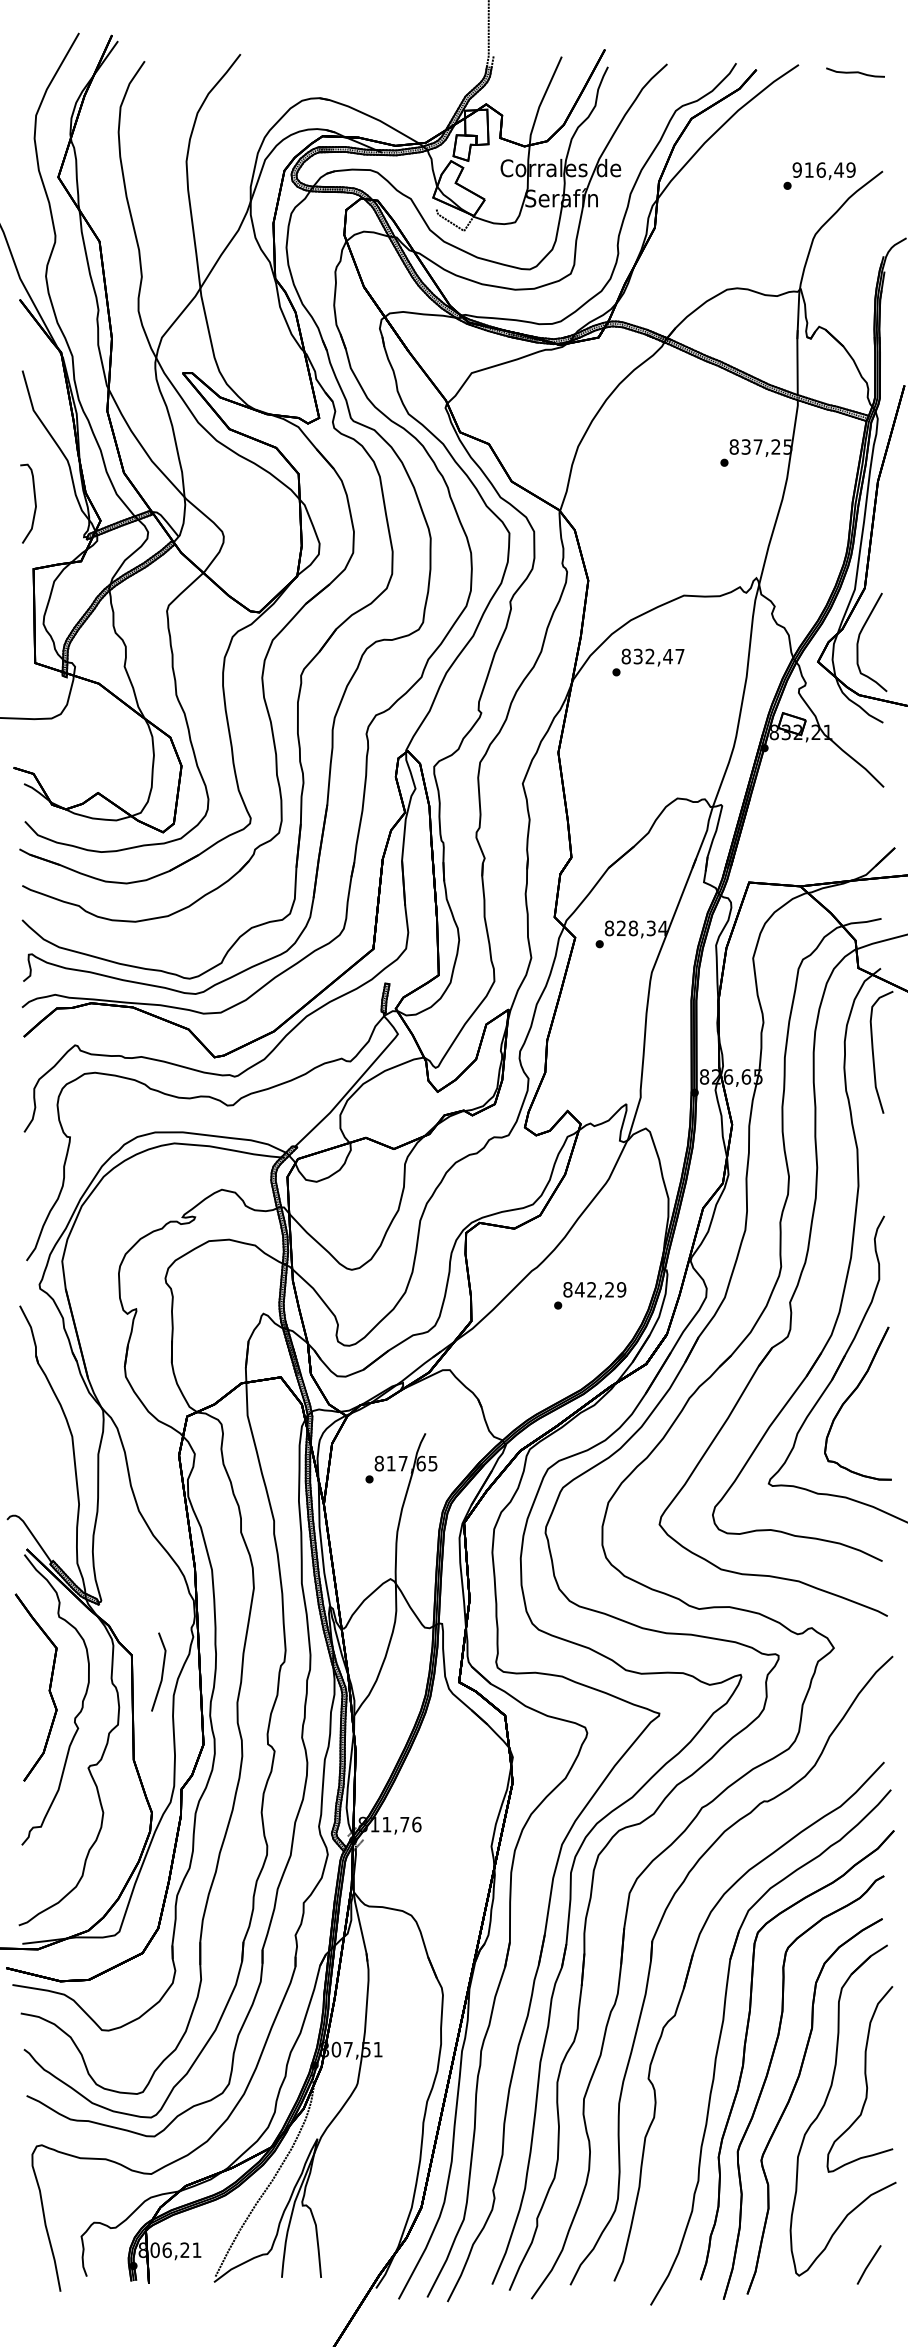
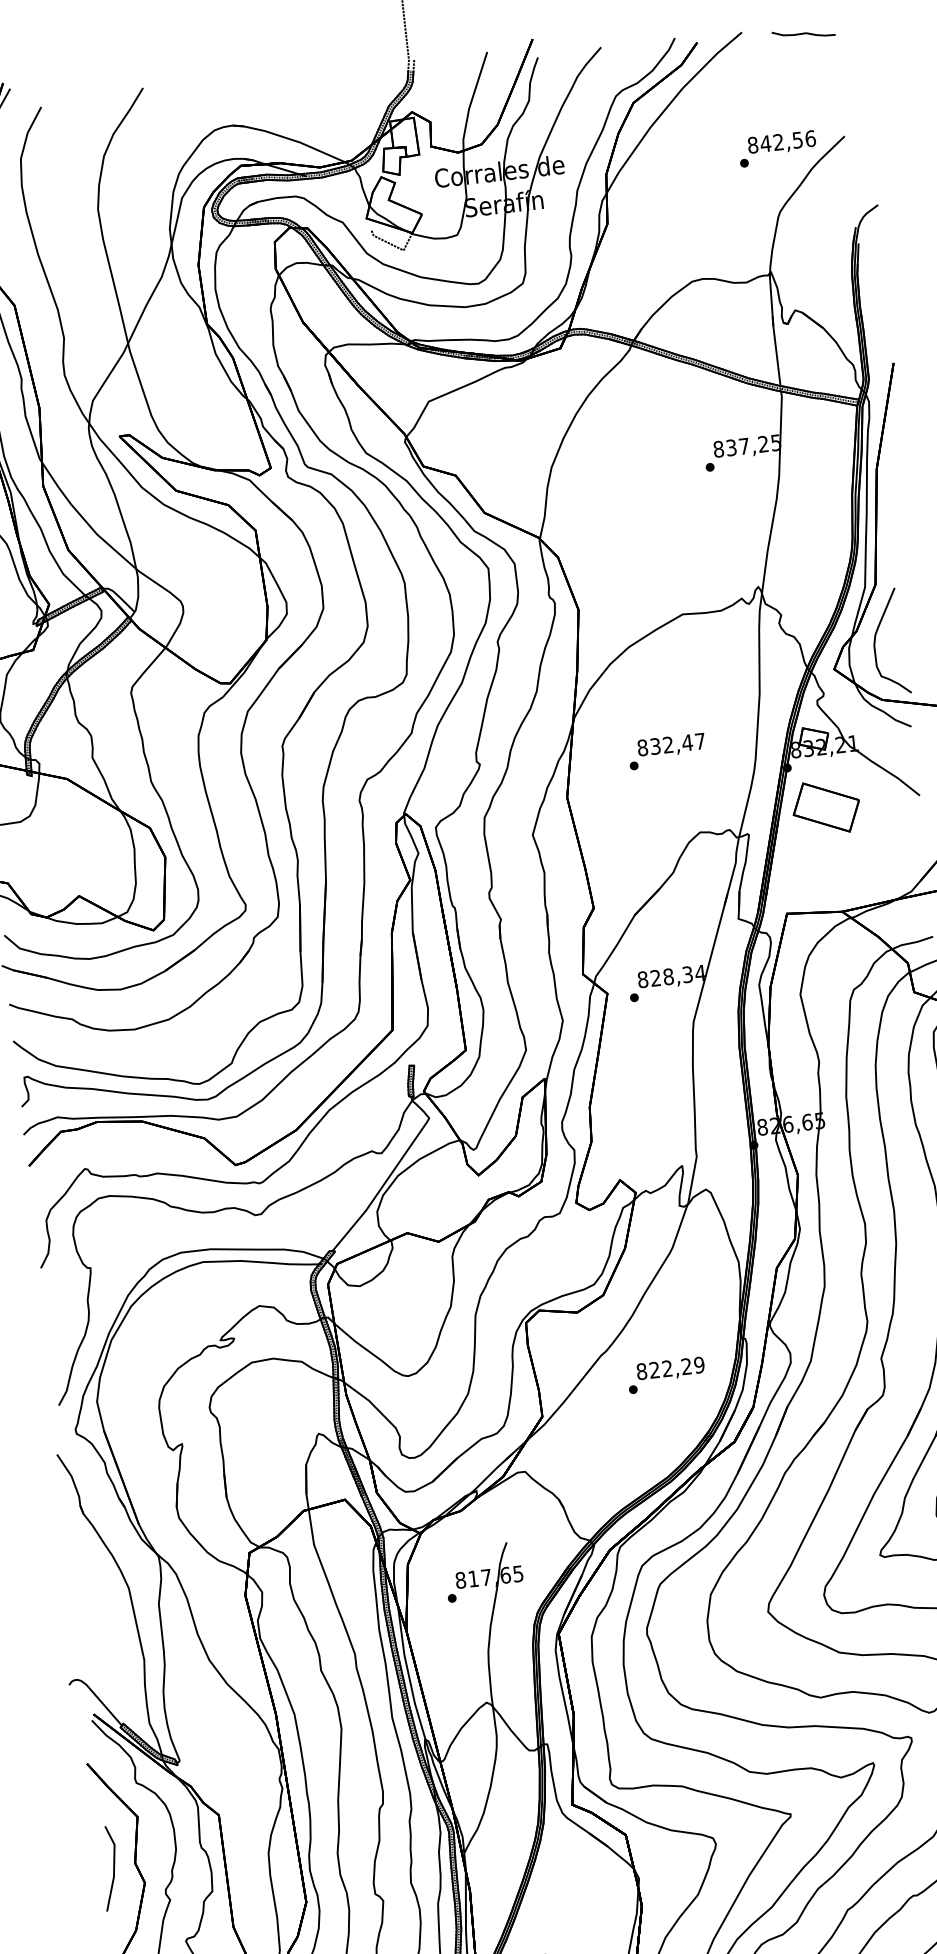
text: (823, 169) -> (780, 141), 916,49 -> 842,56
text: (648, 662) -> (667, 751), moved
part: (796, 788) -> (826, 807), added
text: (579, 1289) -> (654, 1369), 842,29 -> 822,29
part: (158, 1671) -> (109, 1867), moved

